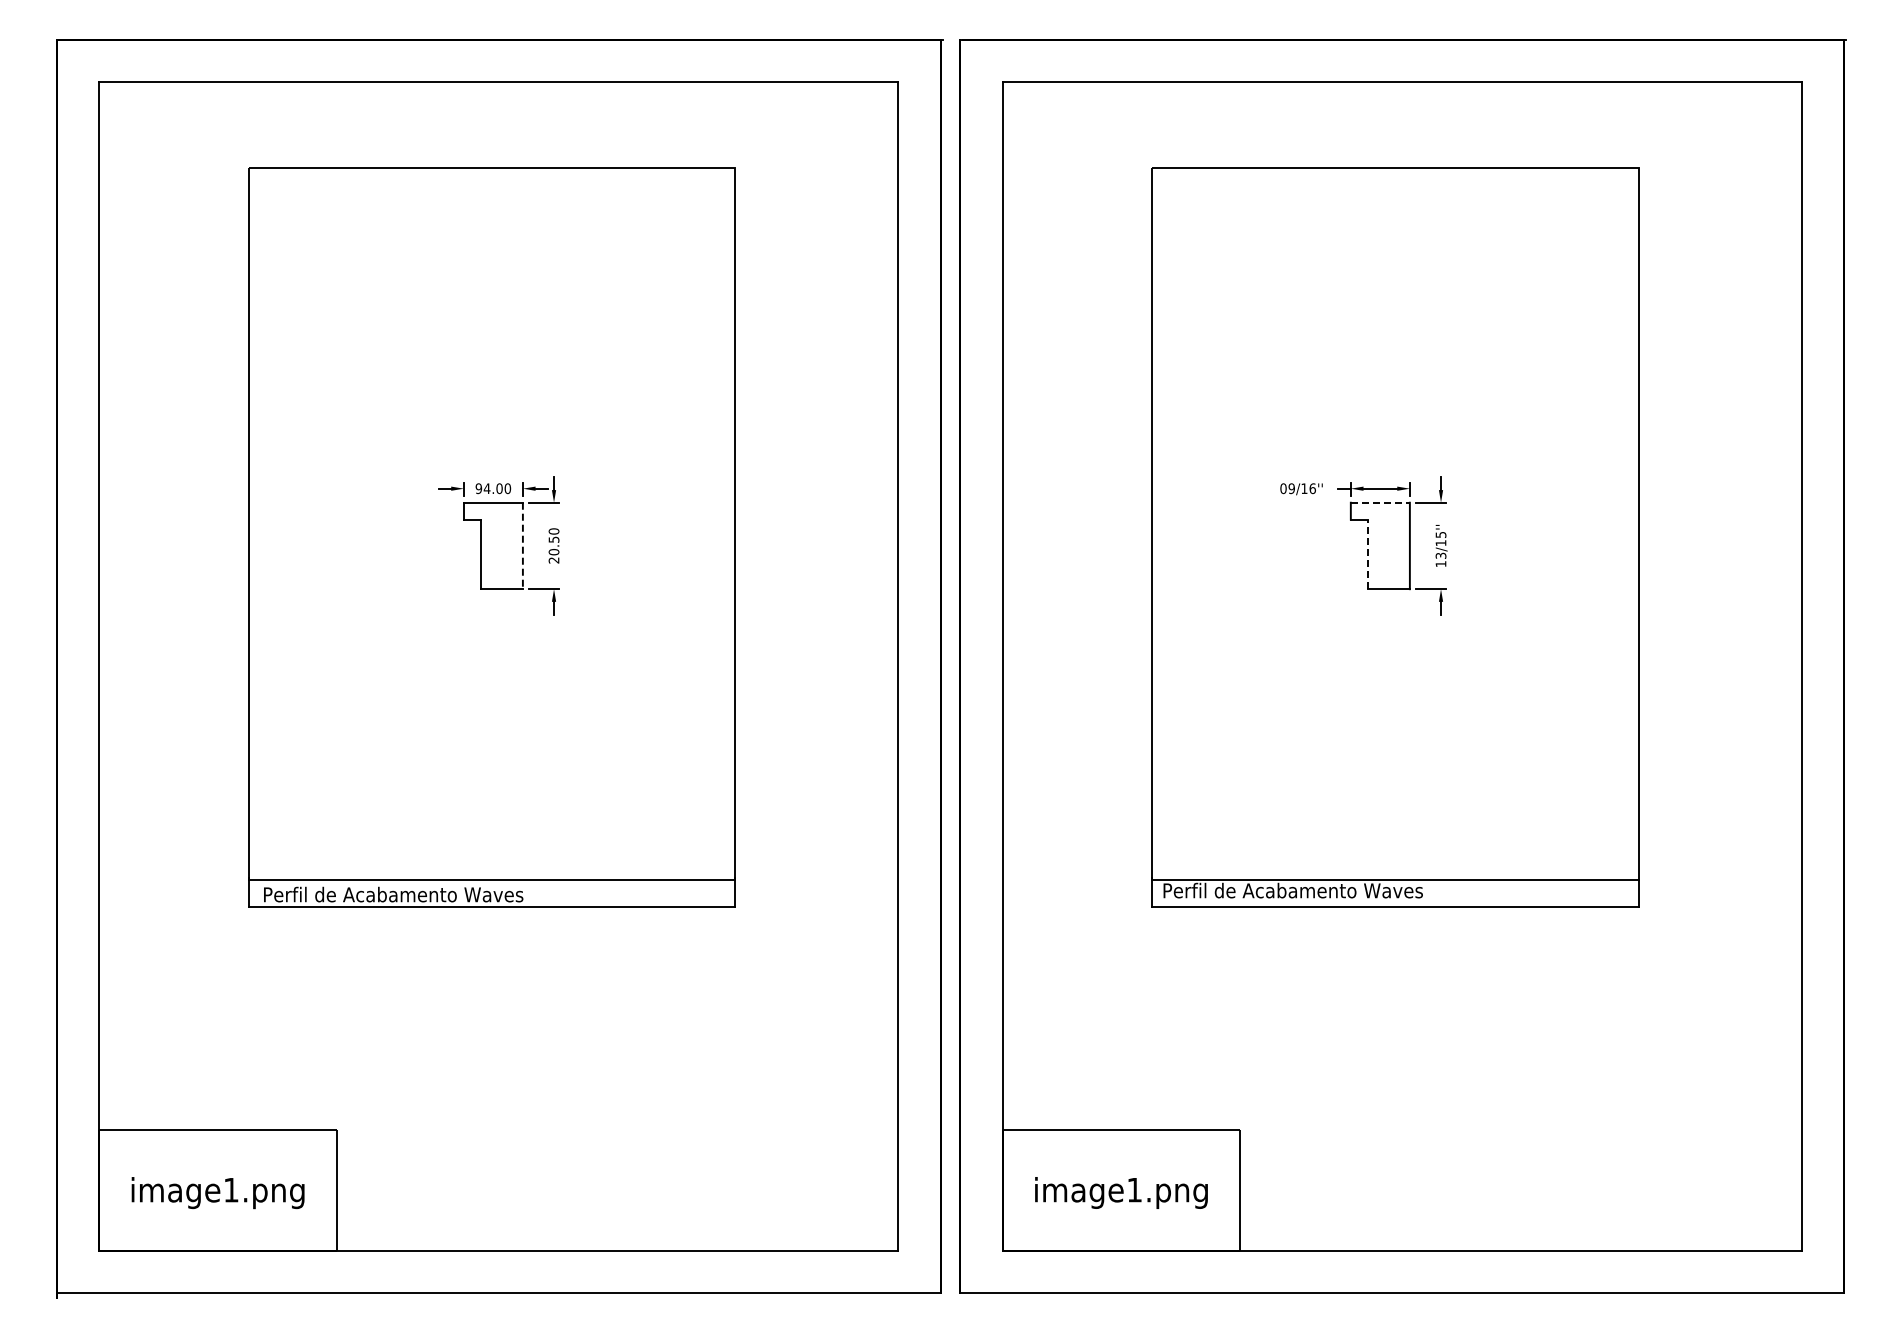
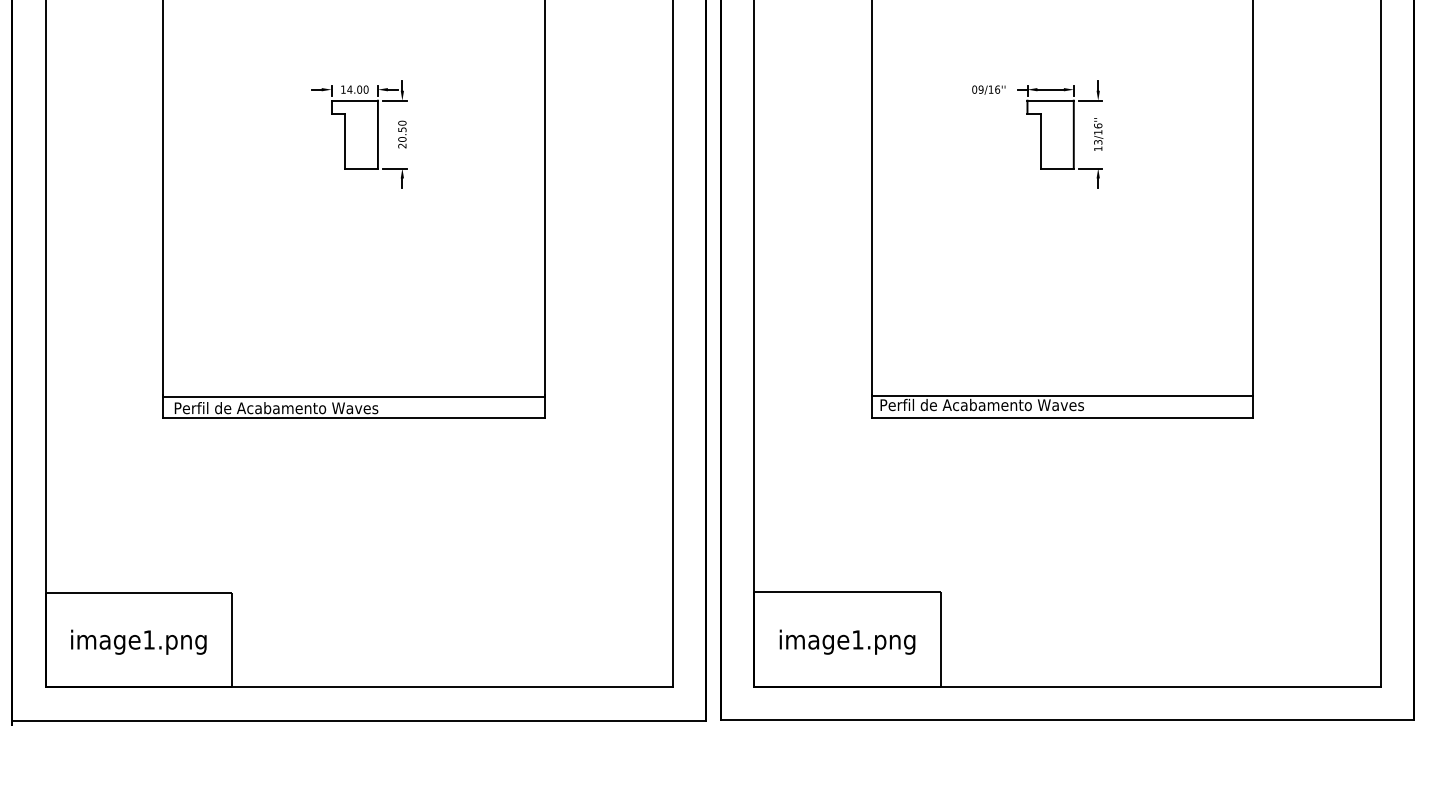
text: (478, 488) -> (343, 89), 94.00 -> 14.00
line: (1380, 502) -> (1050, 100), dashed -> solid
text: (1440, 534) -> (1097, 125), 13/15'' -> 13/16''
line: (522, 546) -> (377, 135), dashed -> solid
line: (1367, 554) -> (1040, 141), dashed -> solid

